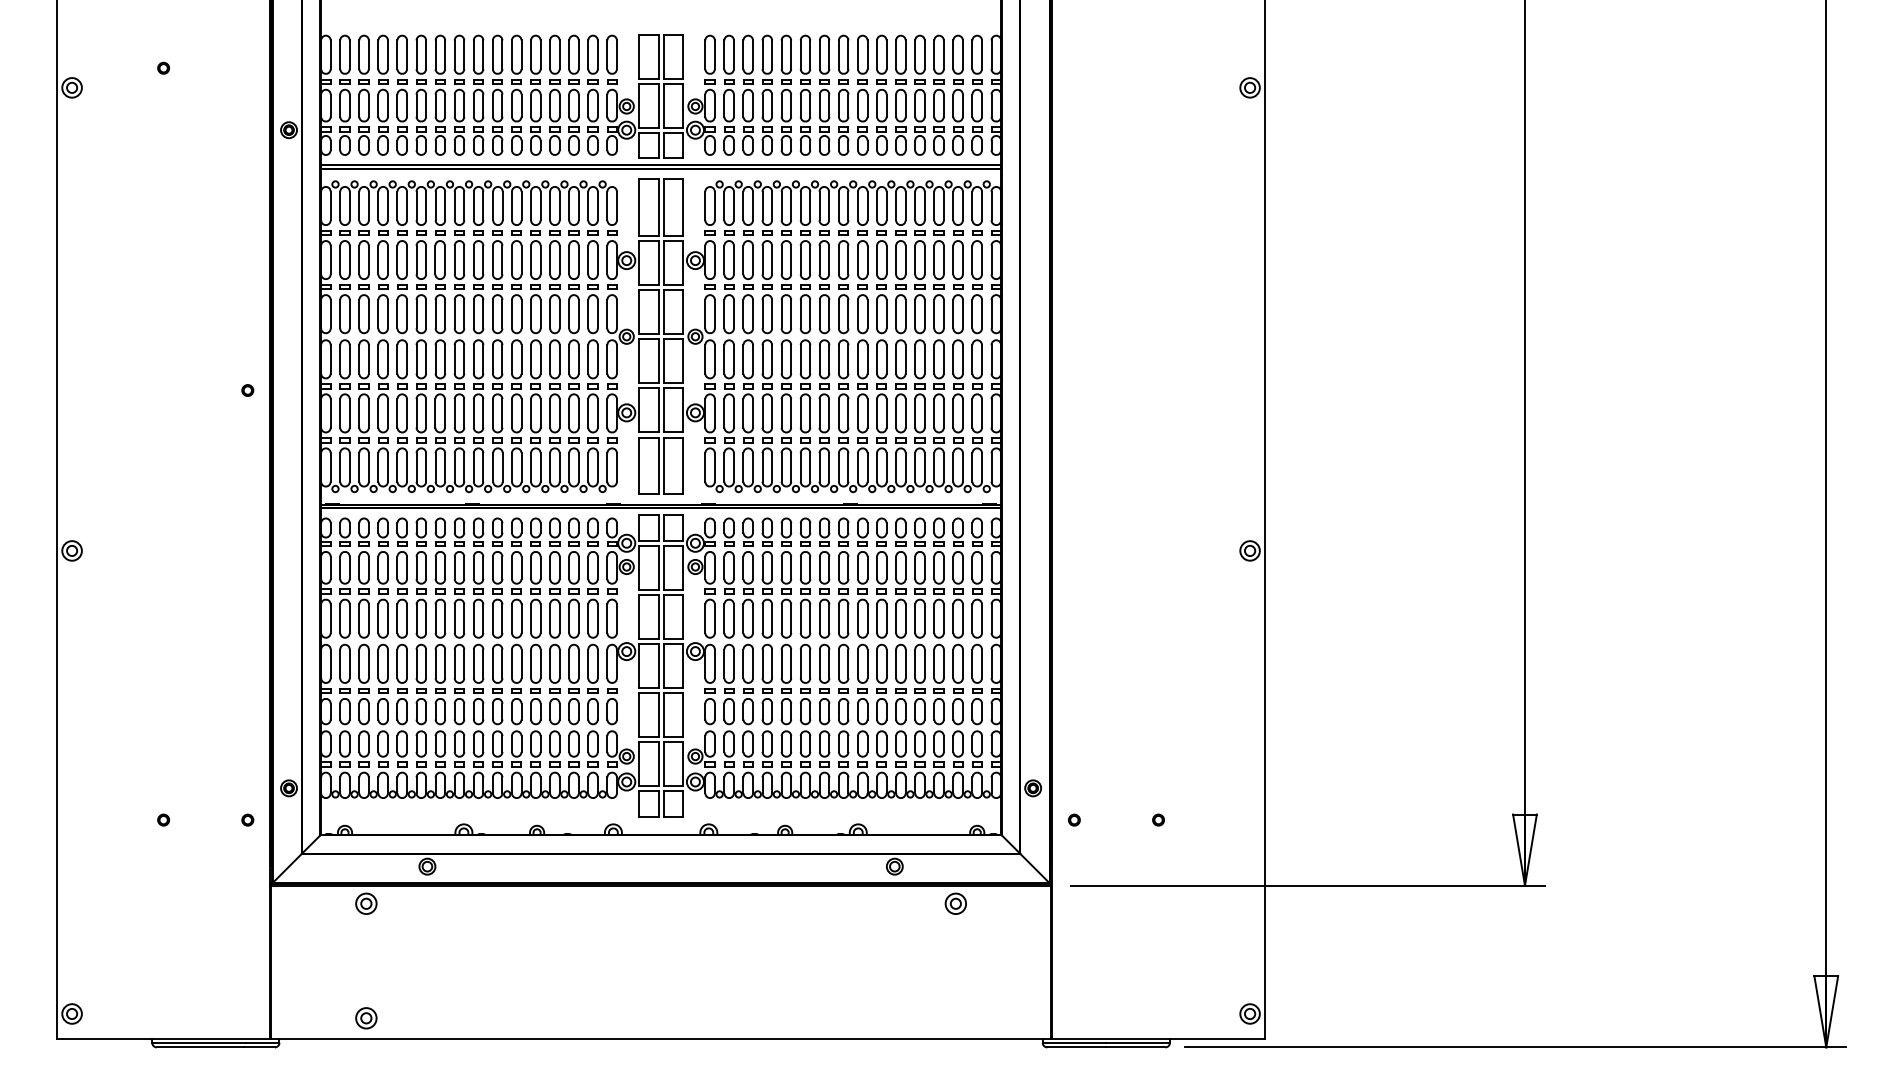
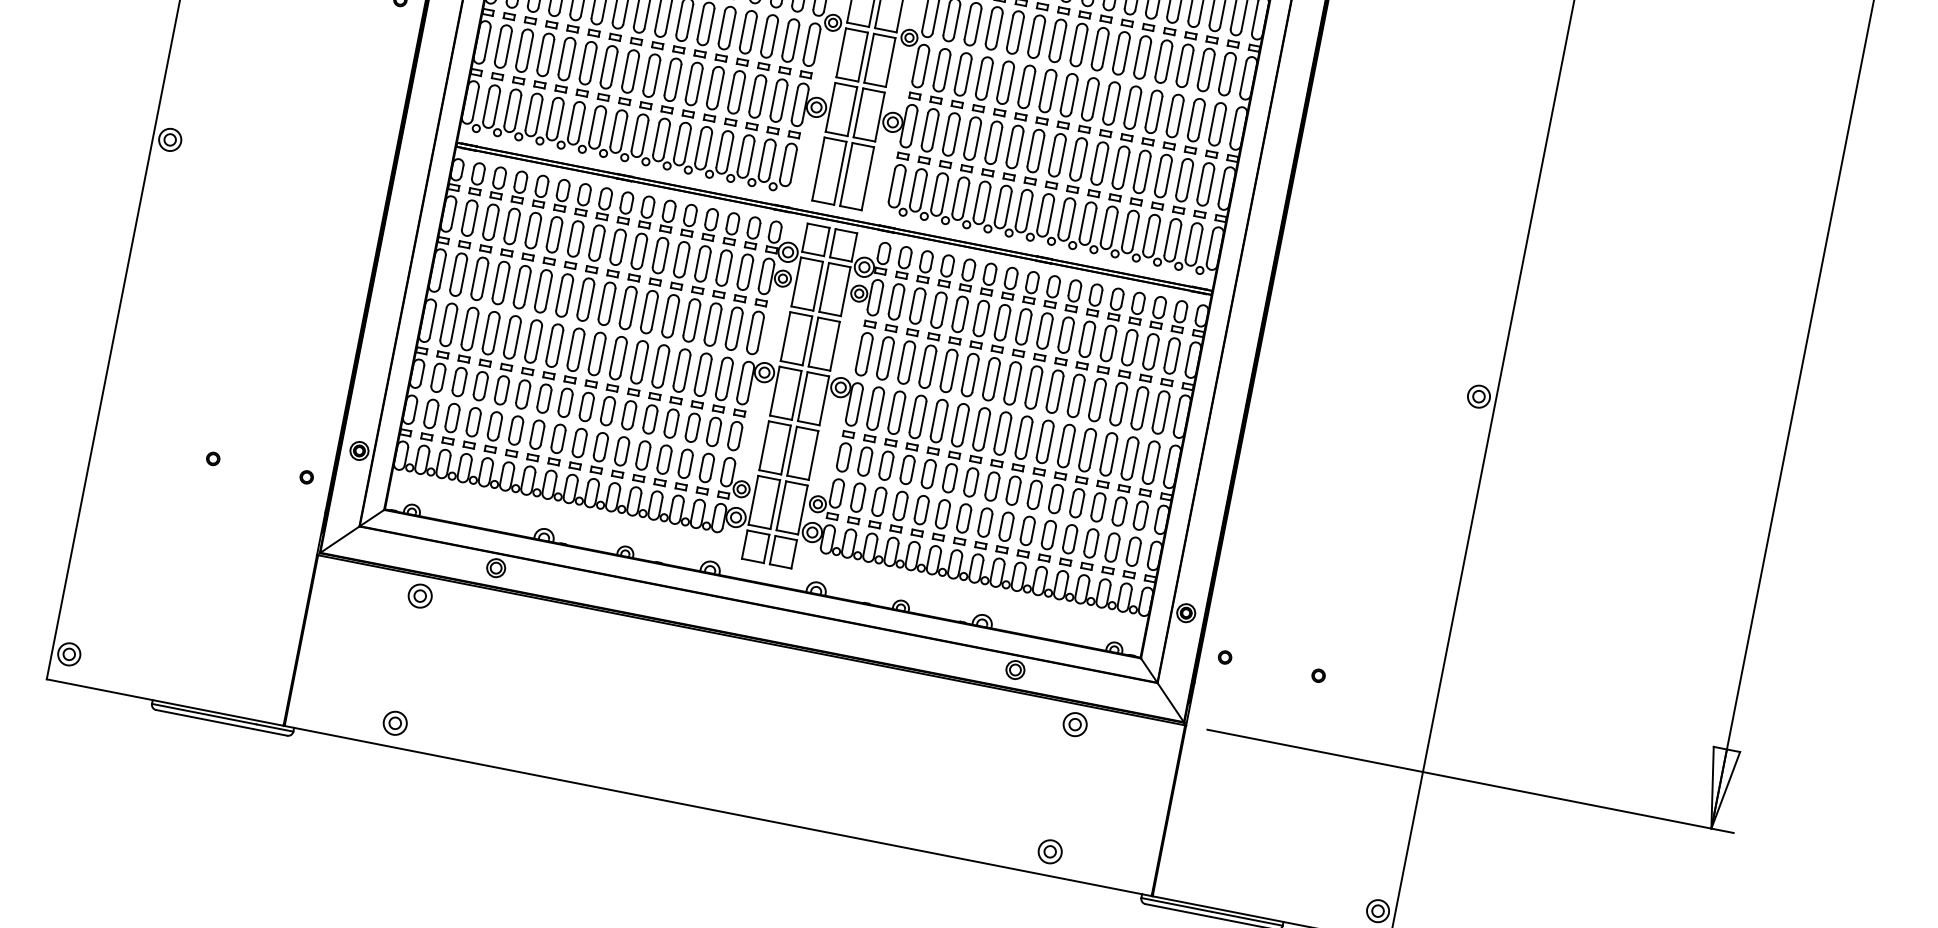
part: (955, 1018) -> (1049, 851), added

